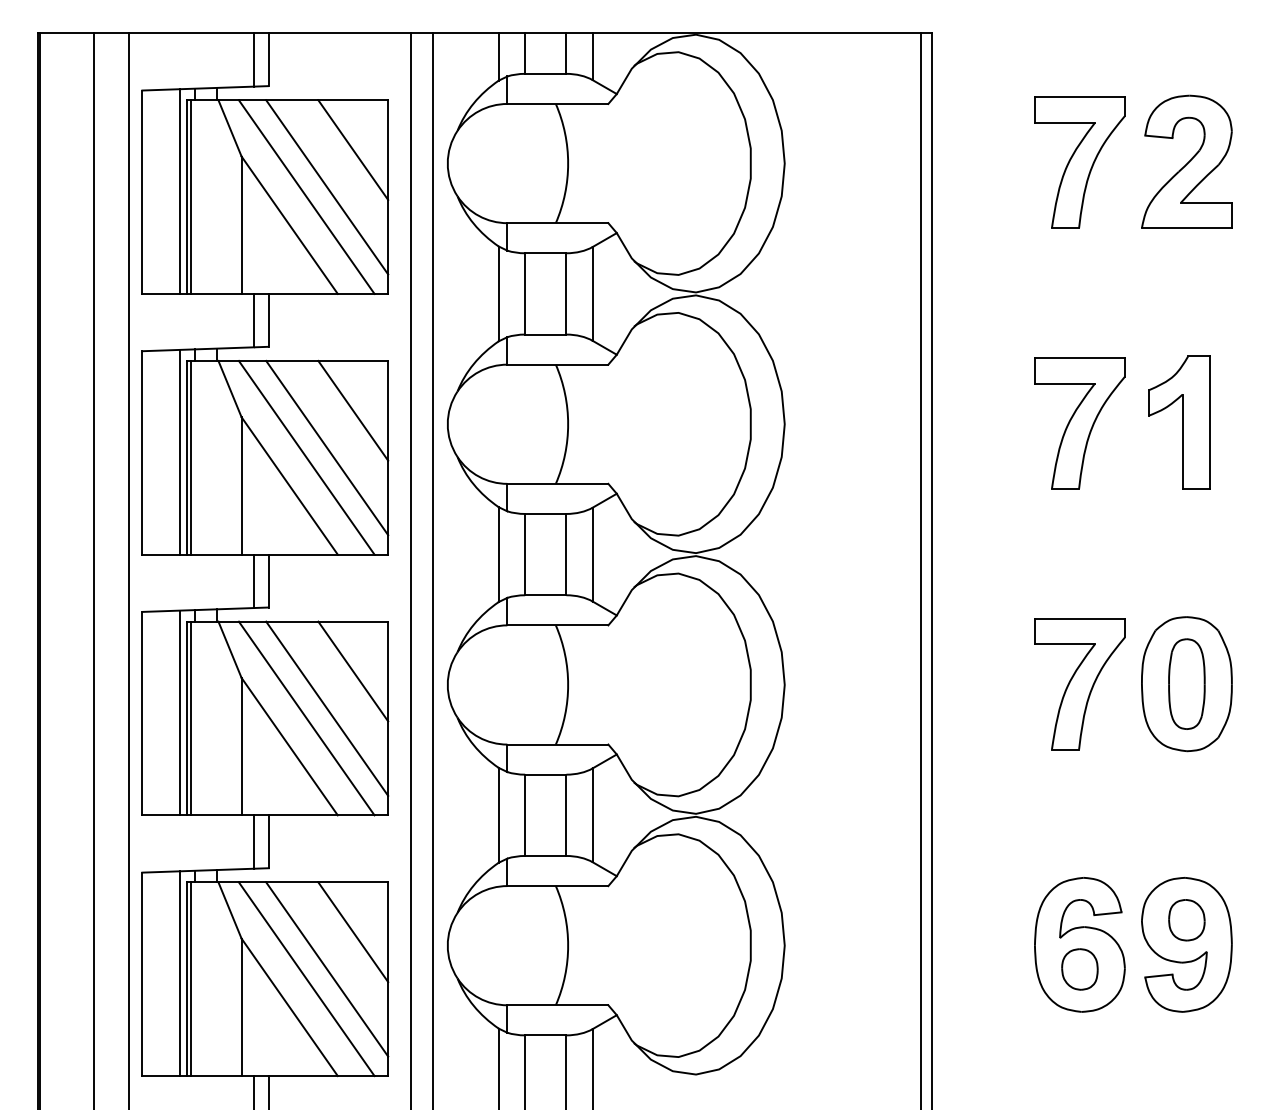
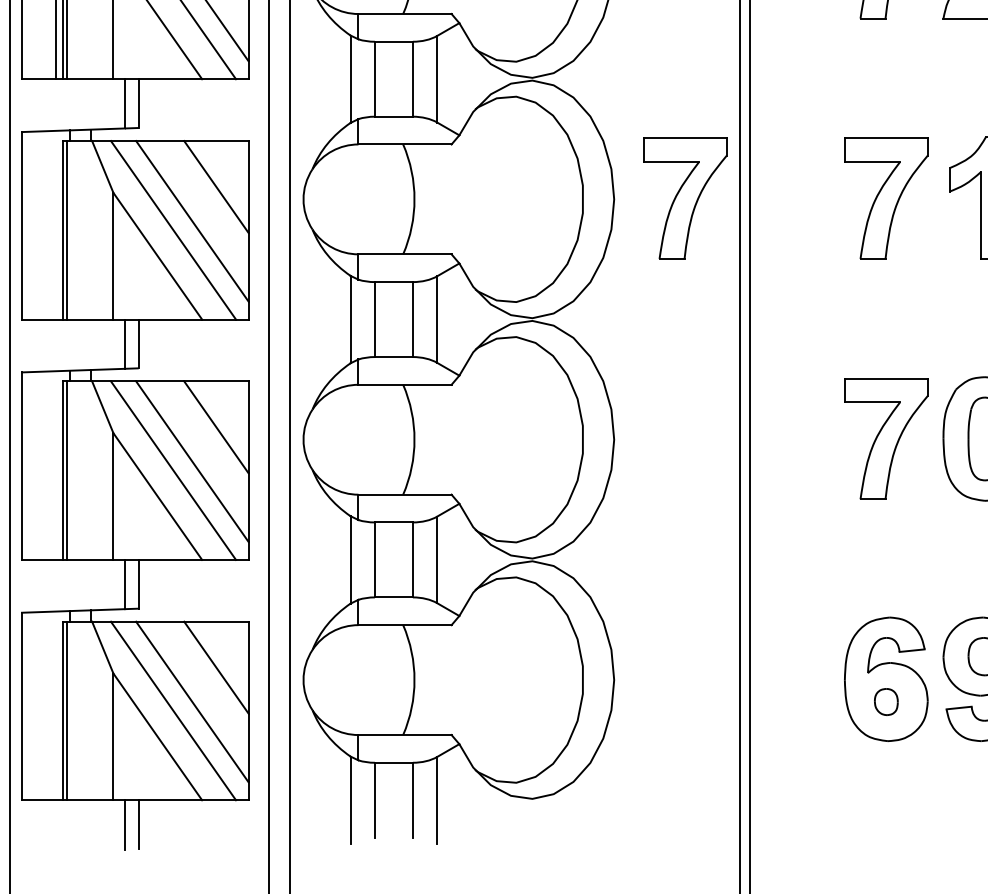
part: (861, 423) -> (684, 198), added
line: (179, 451) -> (56, 224), removed
line: (179, 712) -> (56, 465), removed
part: (1079, 969) -> (885, 702), size x0.7
line: (179, 973) -> (56, 705), removed

